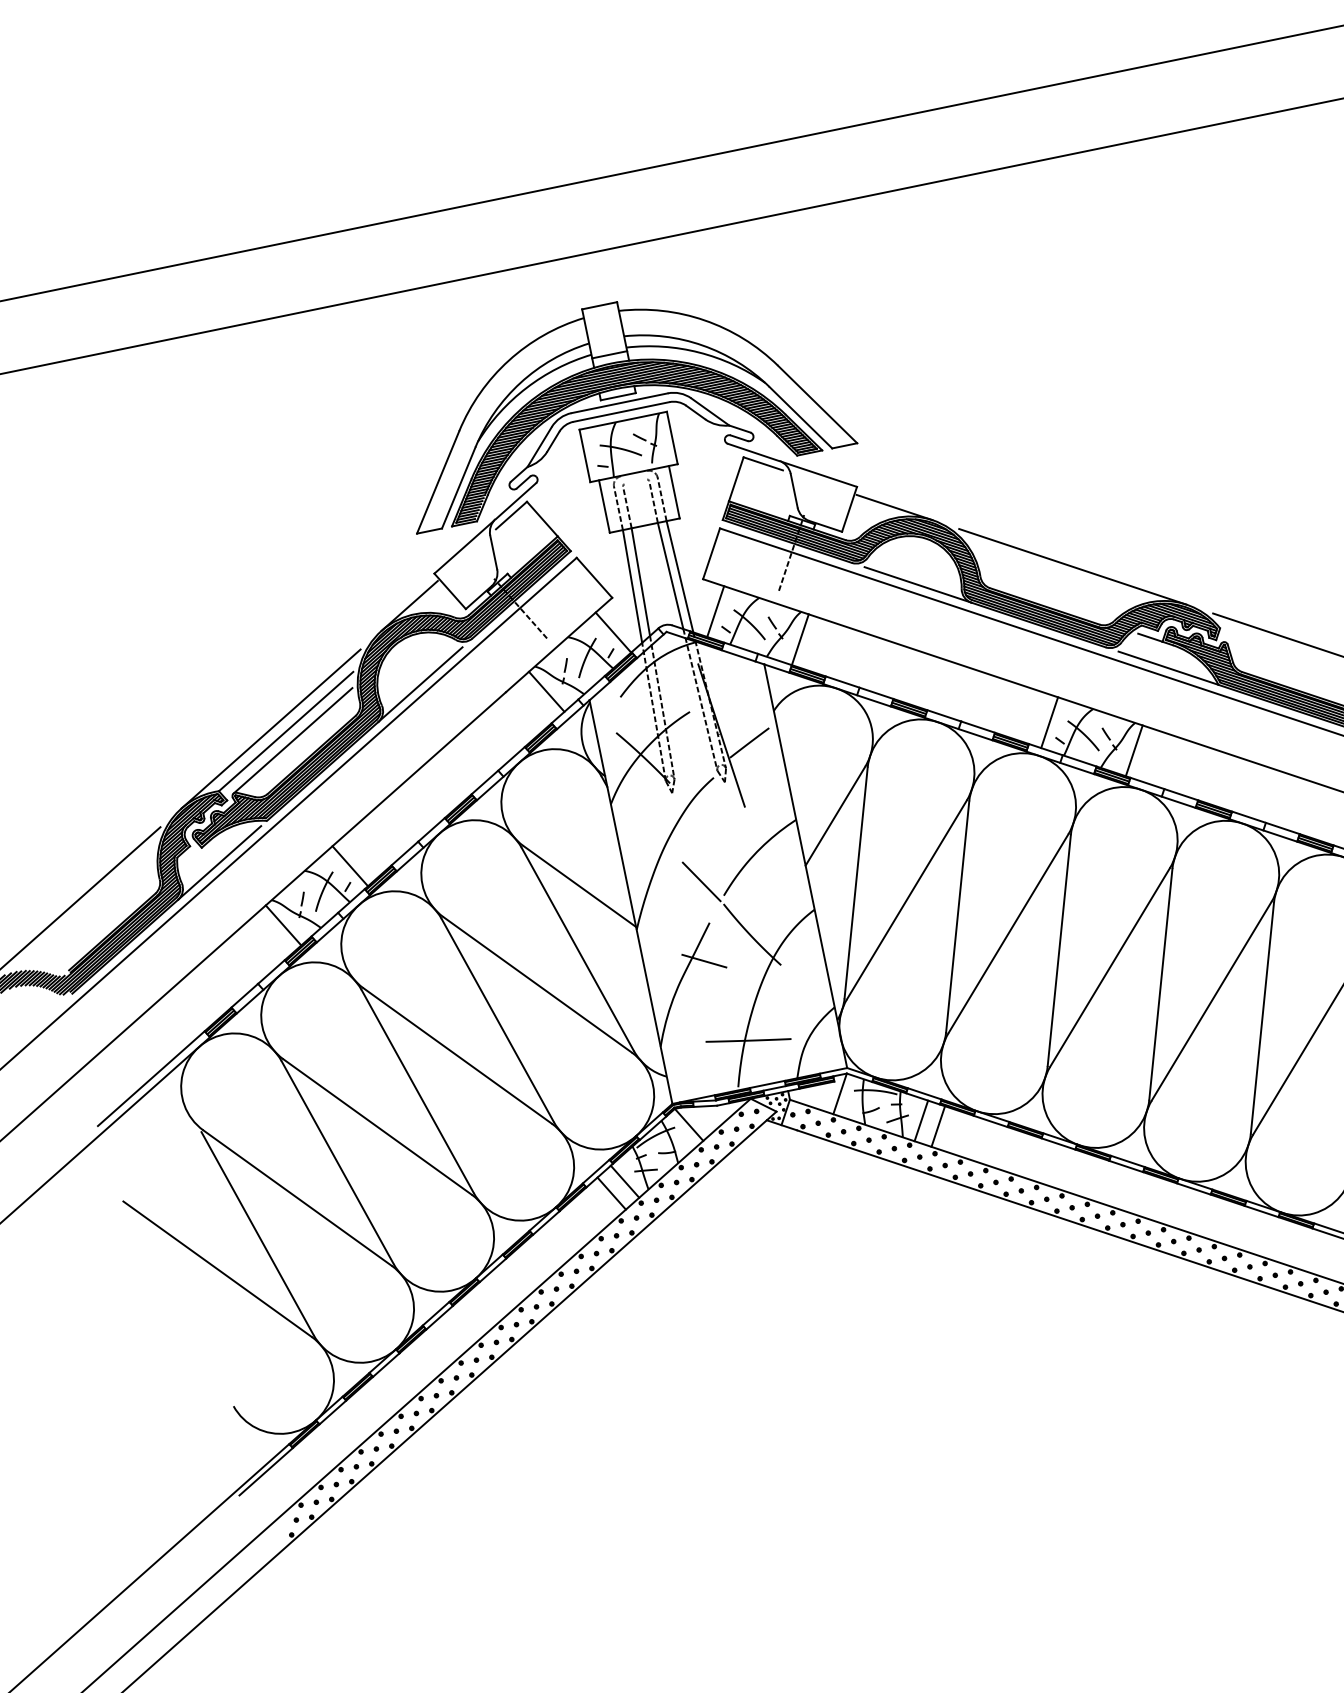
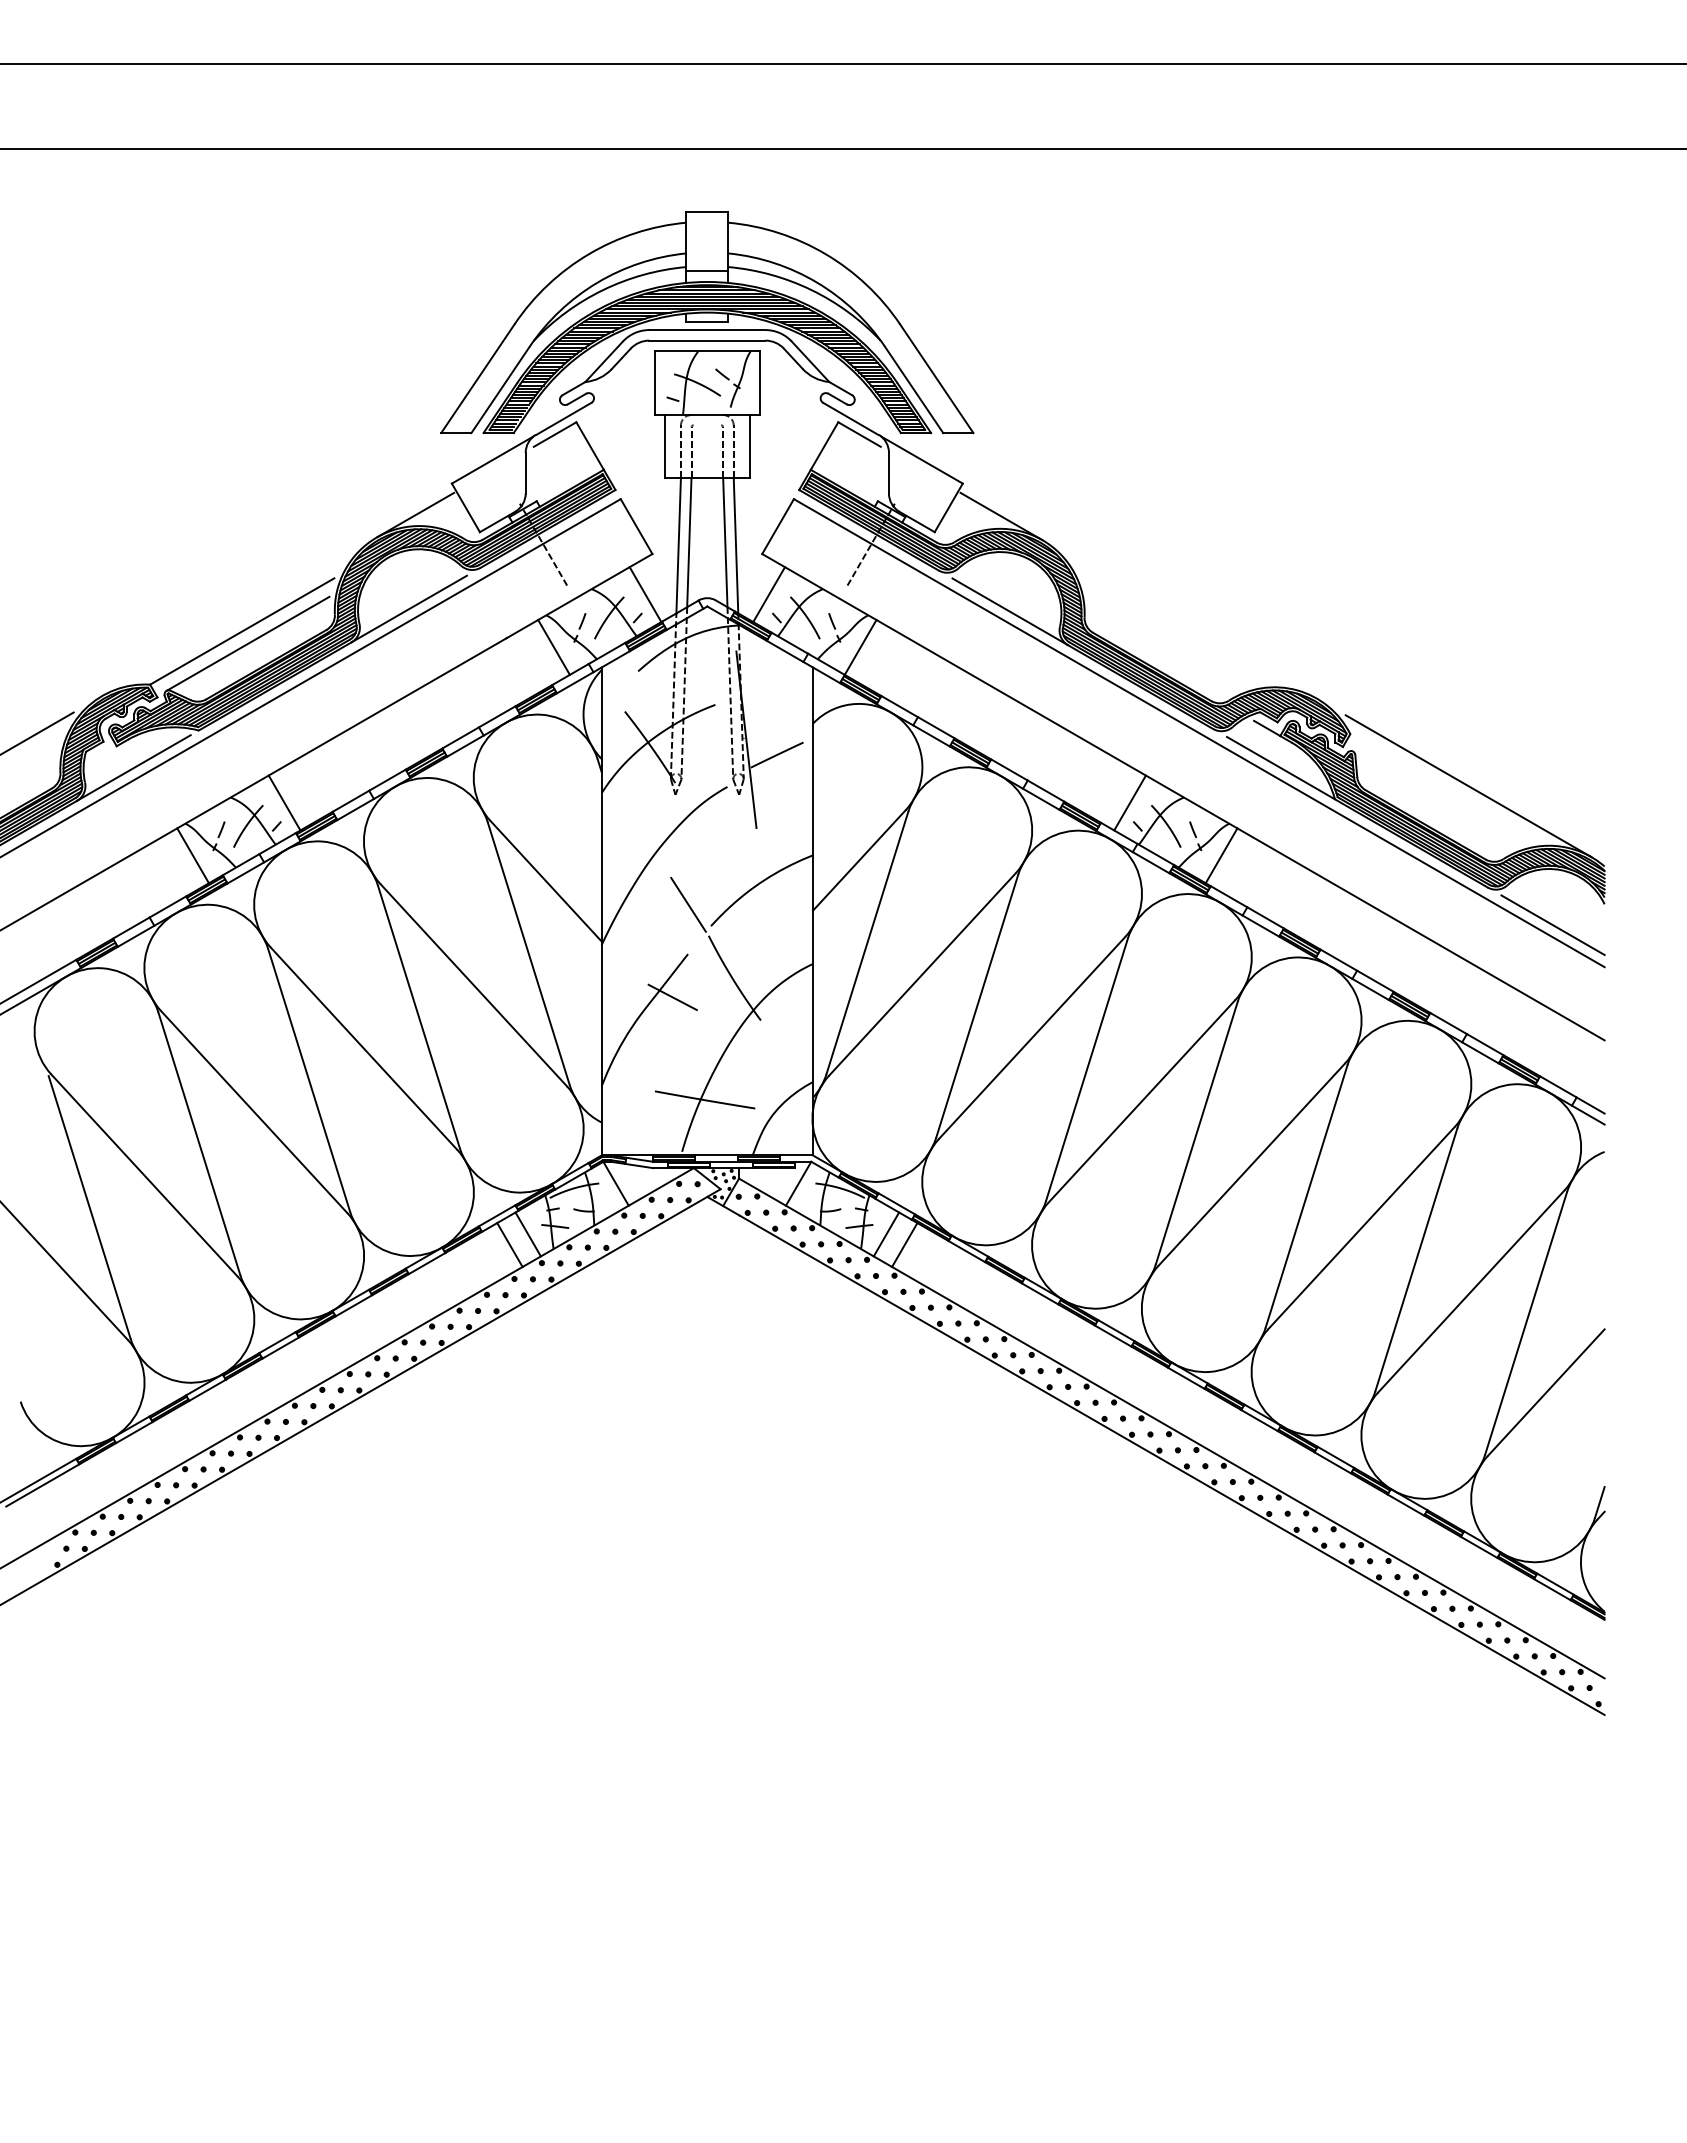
line: (1072, 566) -> (1193, 627), removed
line: (271, 728) -> (225, 624), removed

